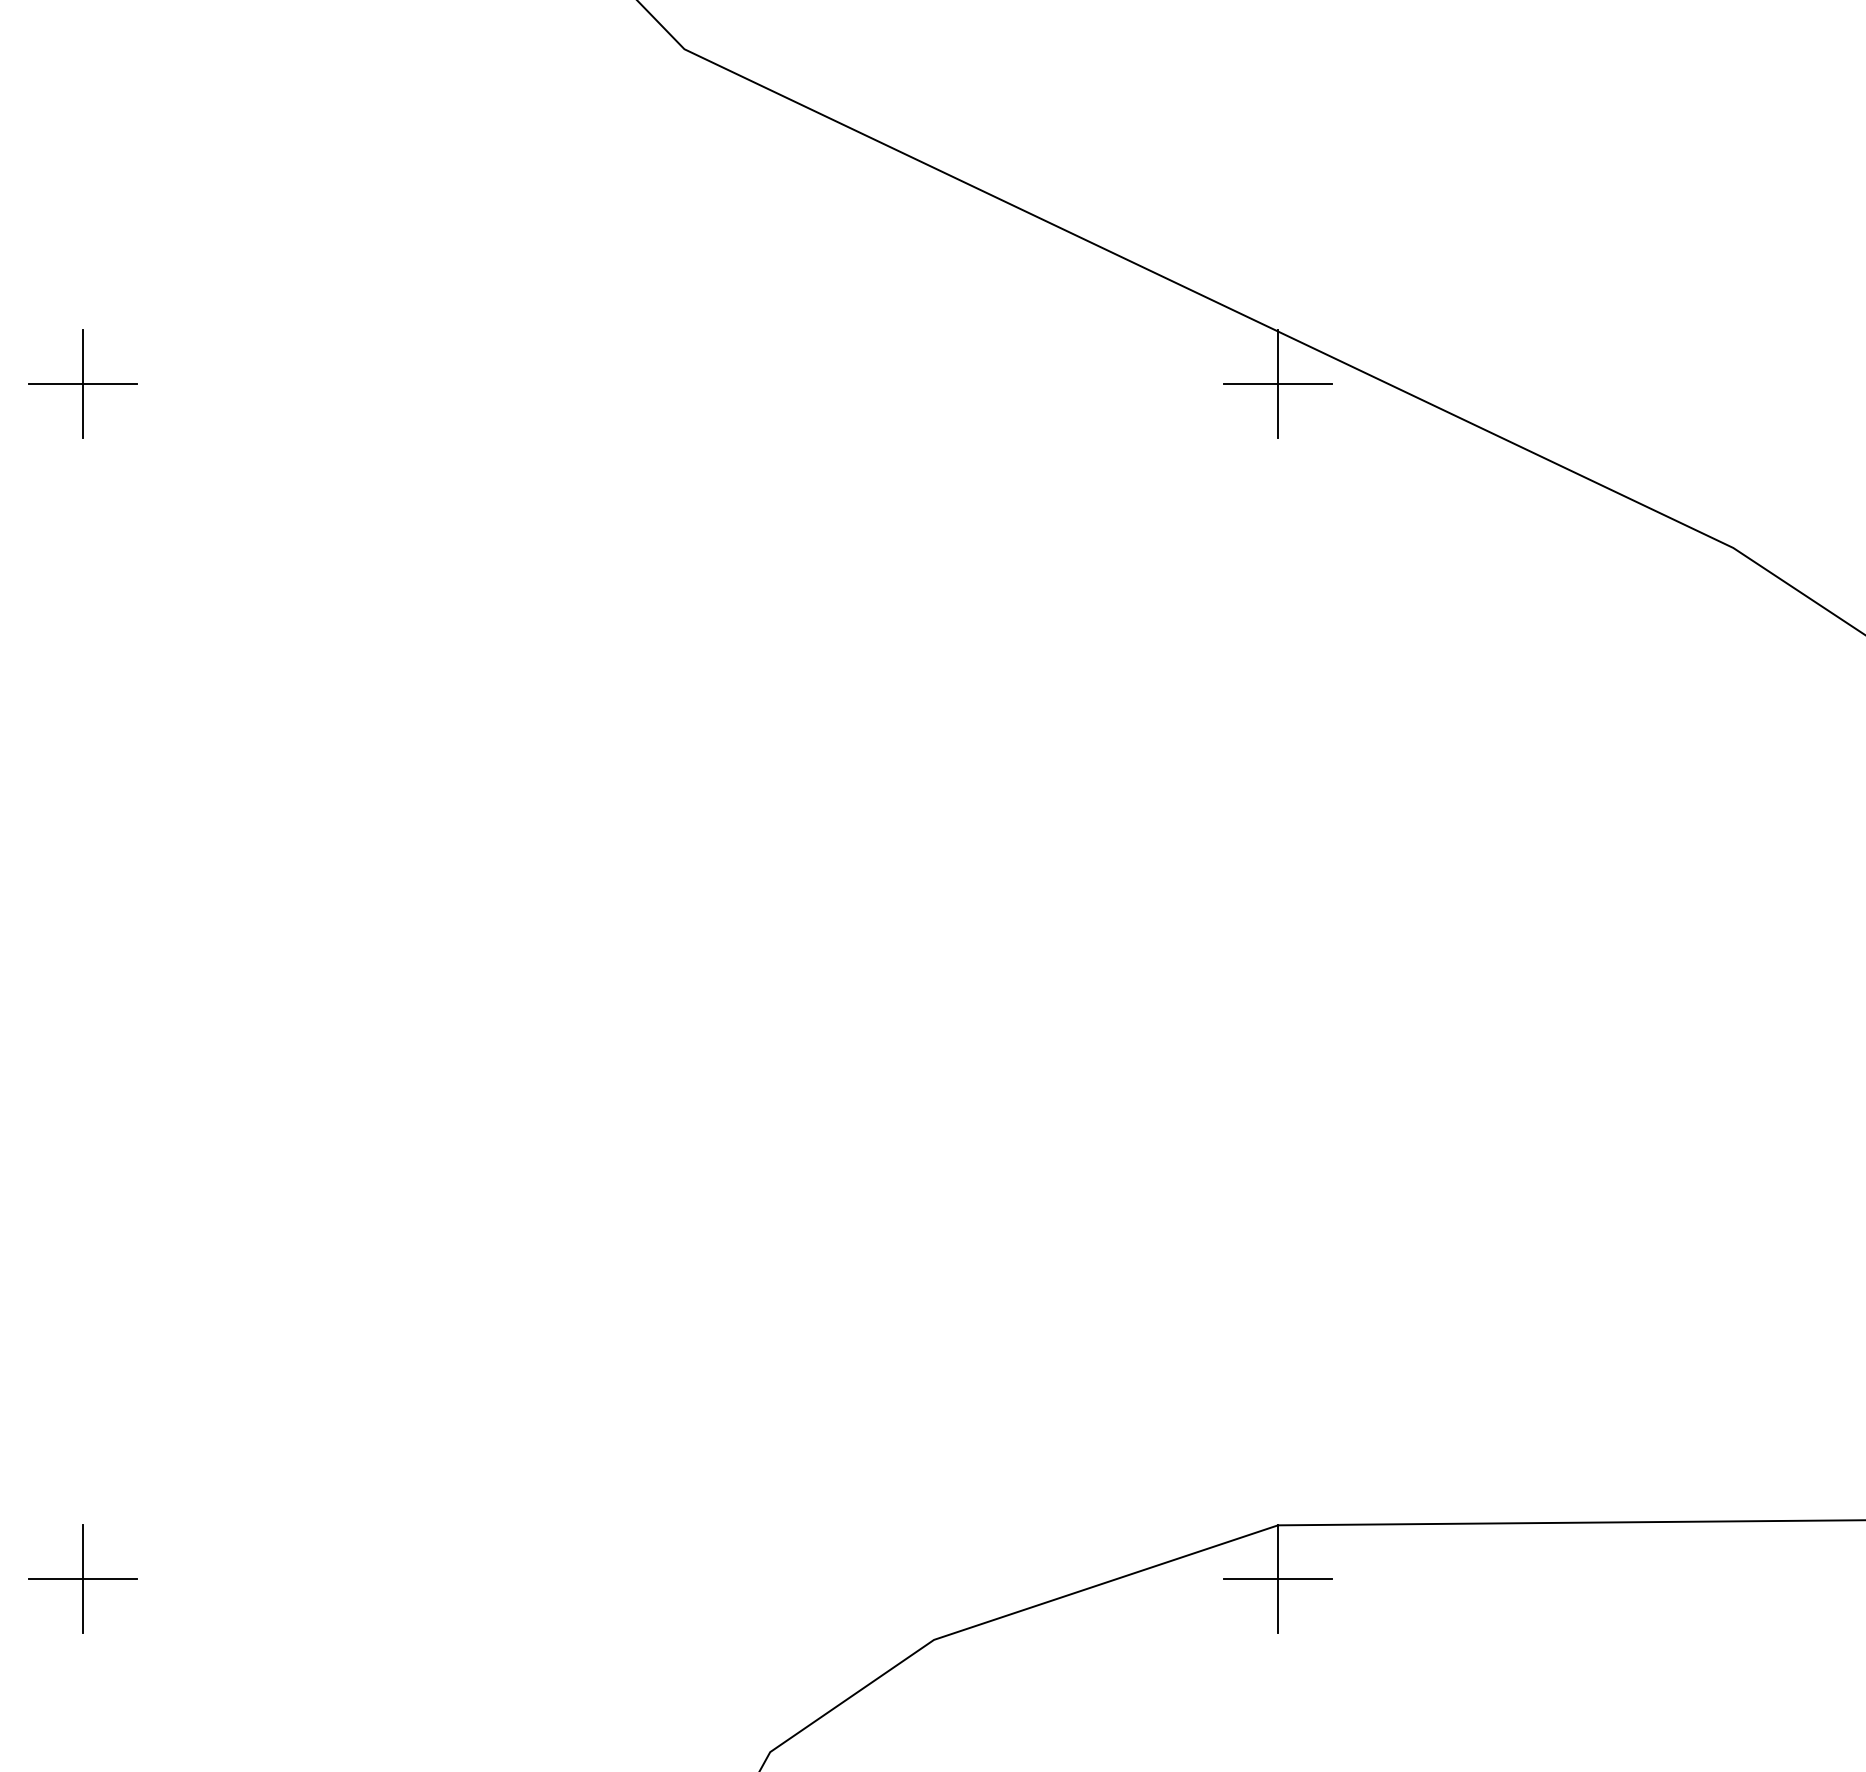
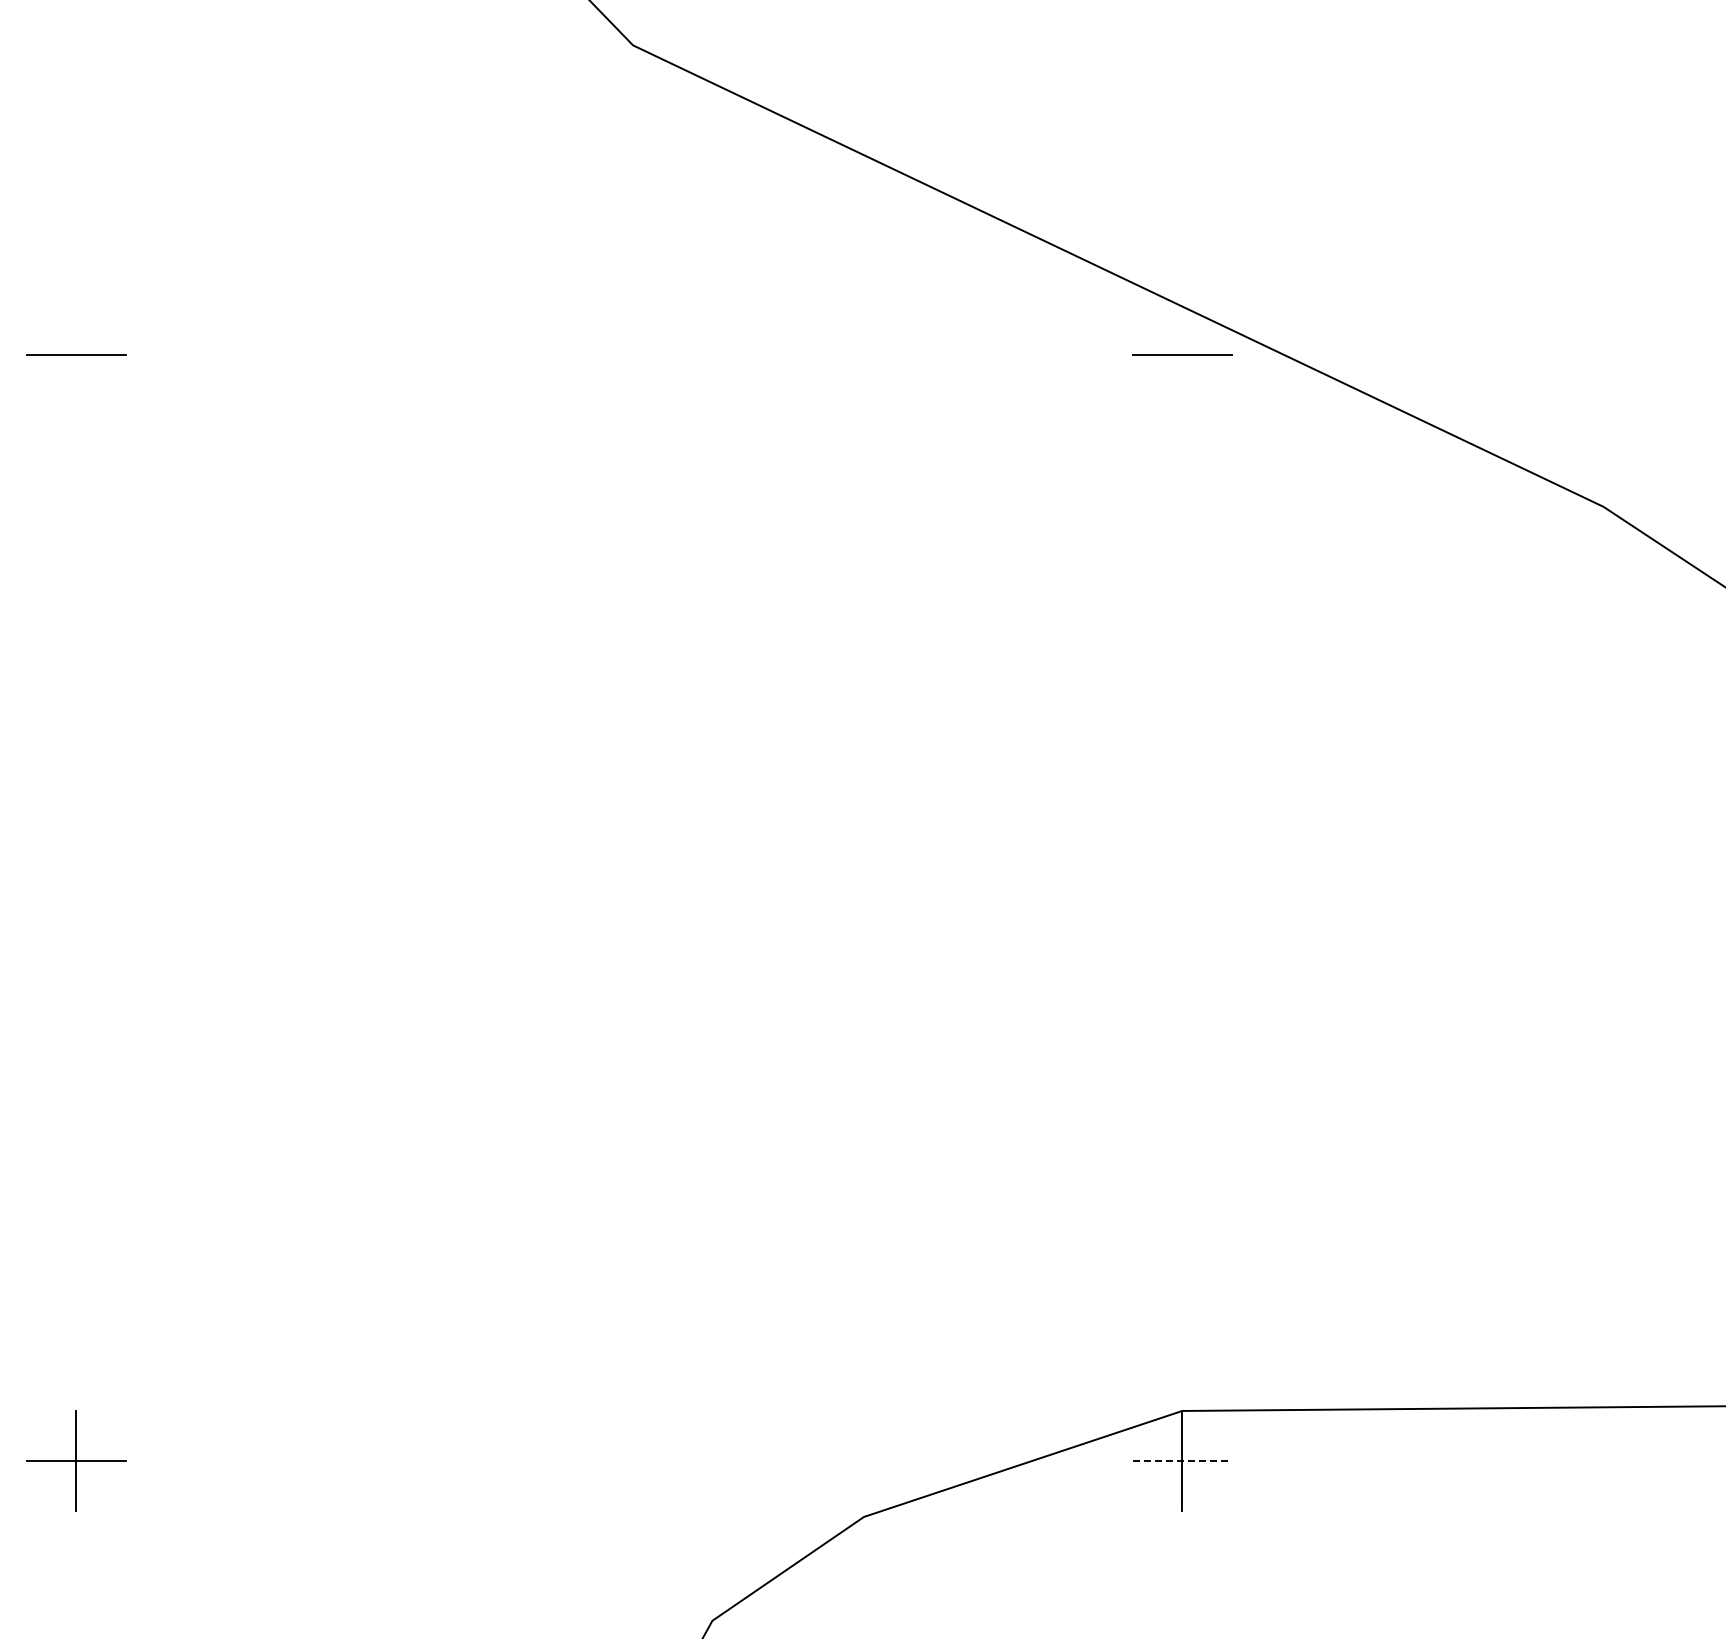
line: (82, 383) -> (76, 354), removed
line: (1278, 383) -> (1182, 354), removed
line: (1278, 1578) -> (1182, 1460), solid -> dashed

